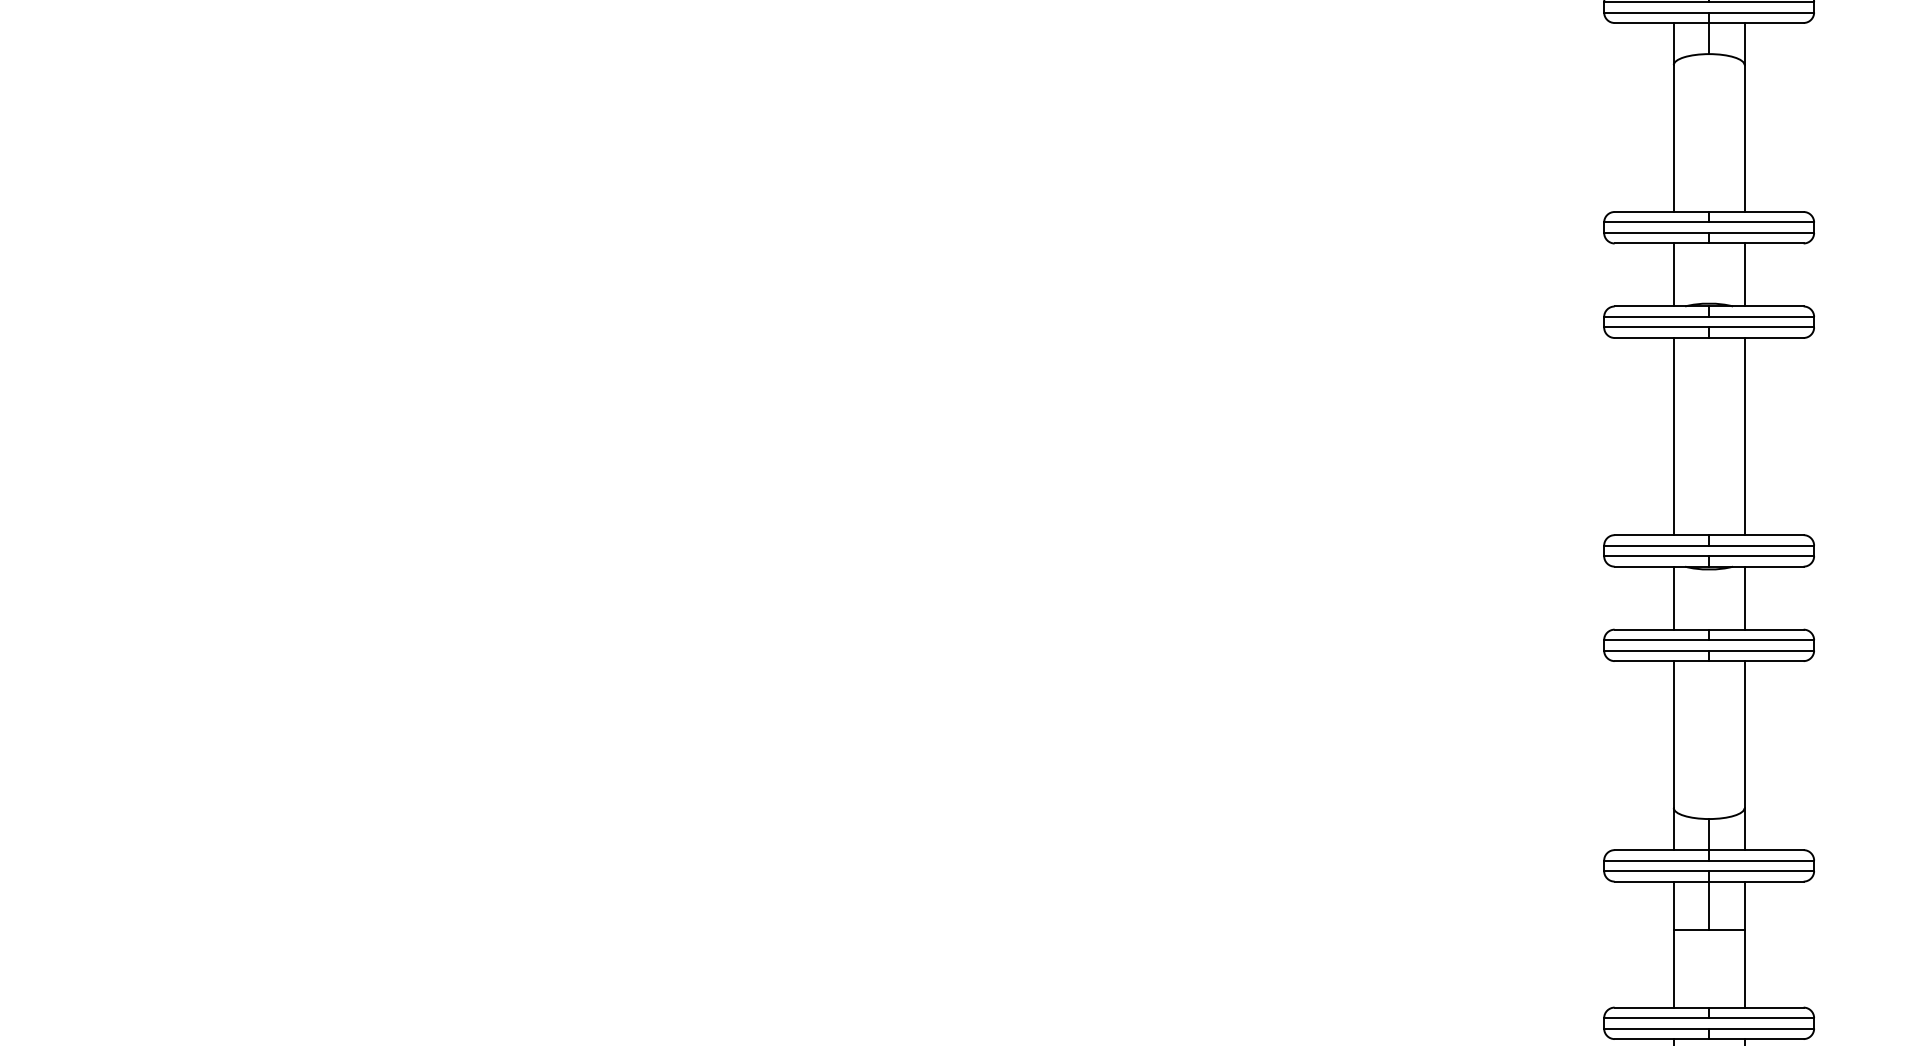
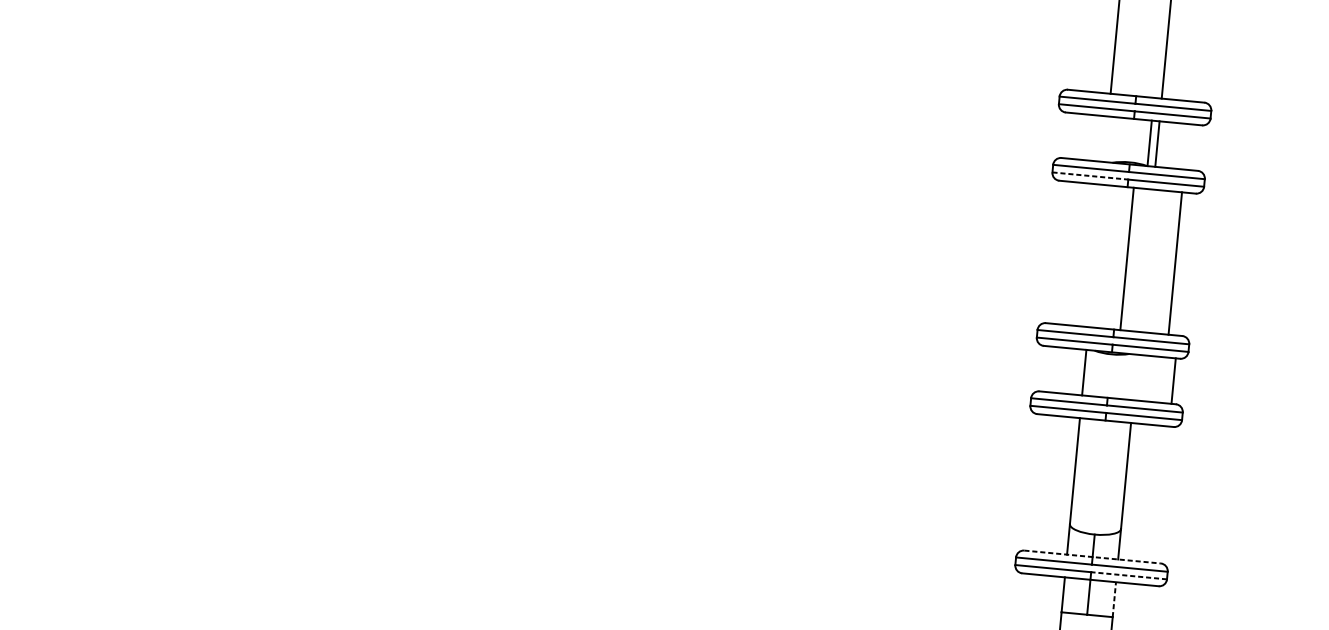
line: (1673, 274) -> (1149, 142), moved
line: (1657, 327) -> (1090, 176), solid -> dashed
line: (1673, 436) -> (1126, 258), moved
line: (1744, 436) -> (1175, 263), moved
line: (1744, 597) -> (1173, 380), moved
line: (1709, 850) -> (1092, 557), solid -> dashed
line: (1761, 871) -> (1128, 576), solid -> dashed
line: (1744, 905) -> (1114, 599), solid -> dashed

